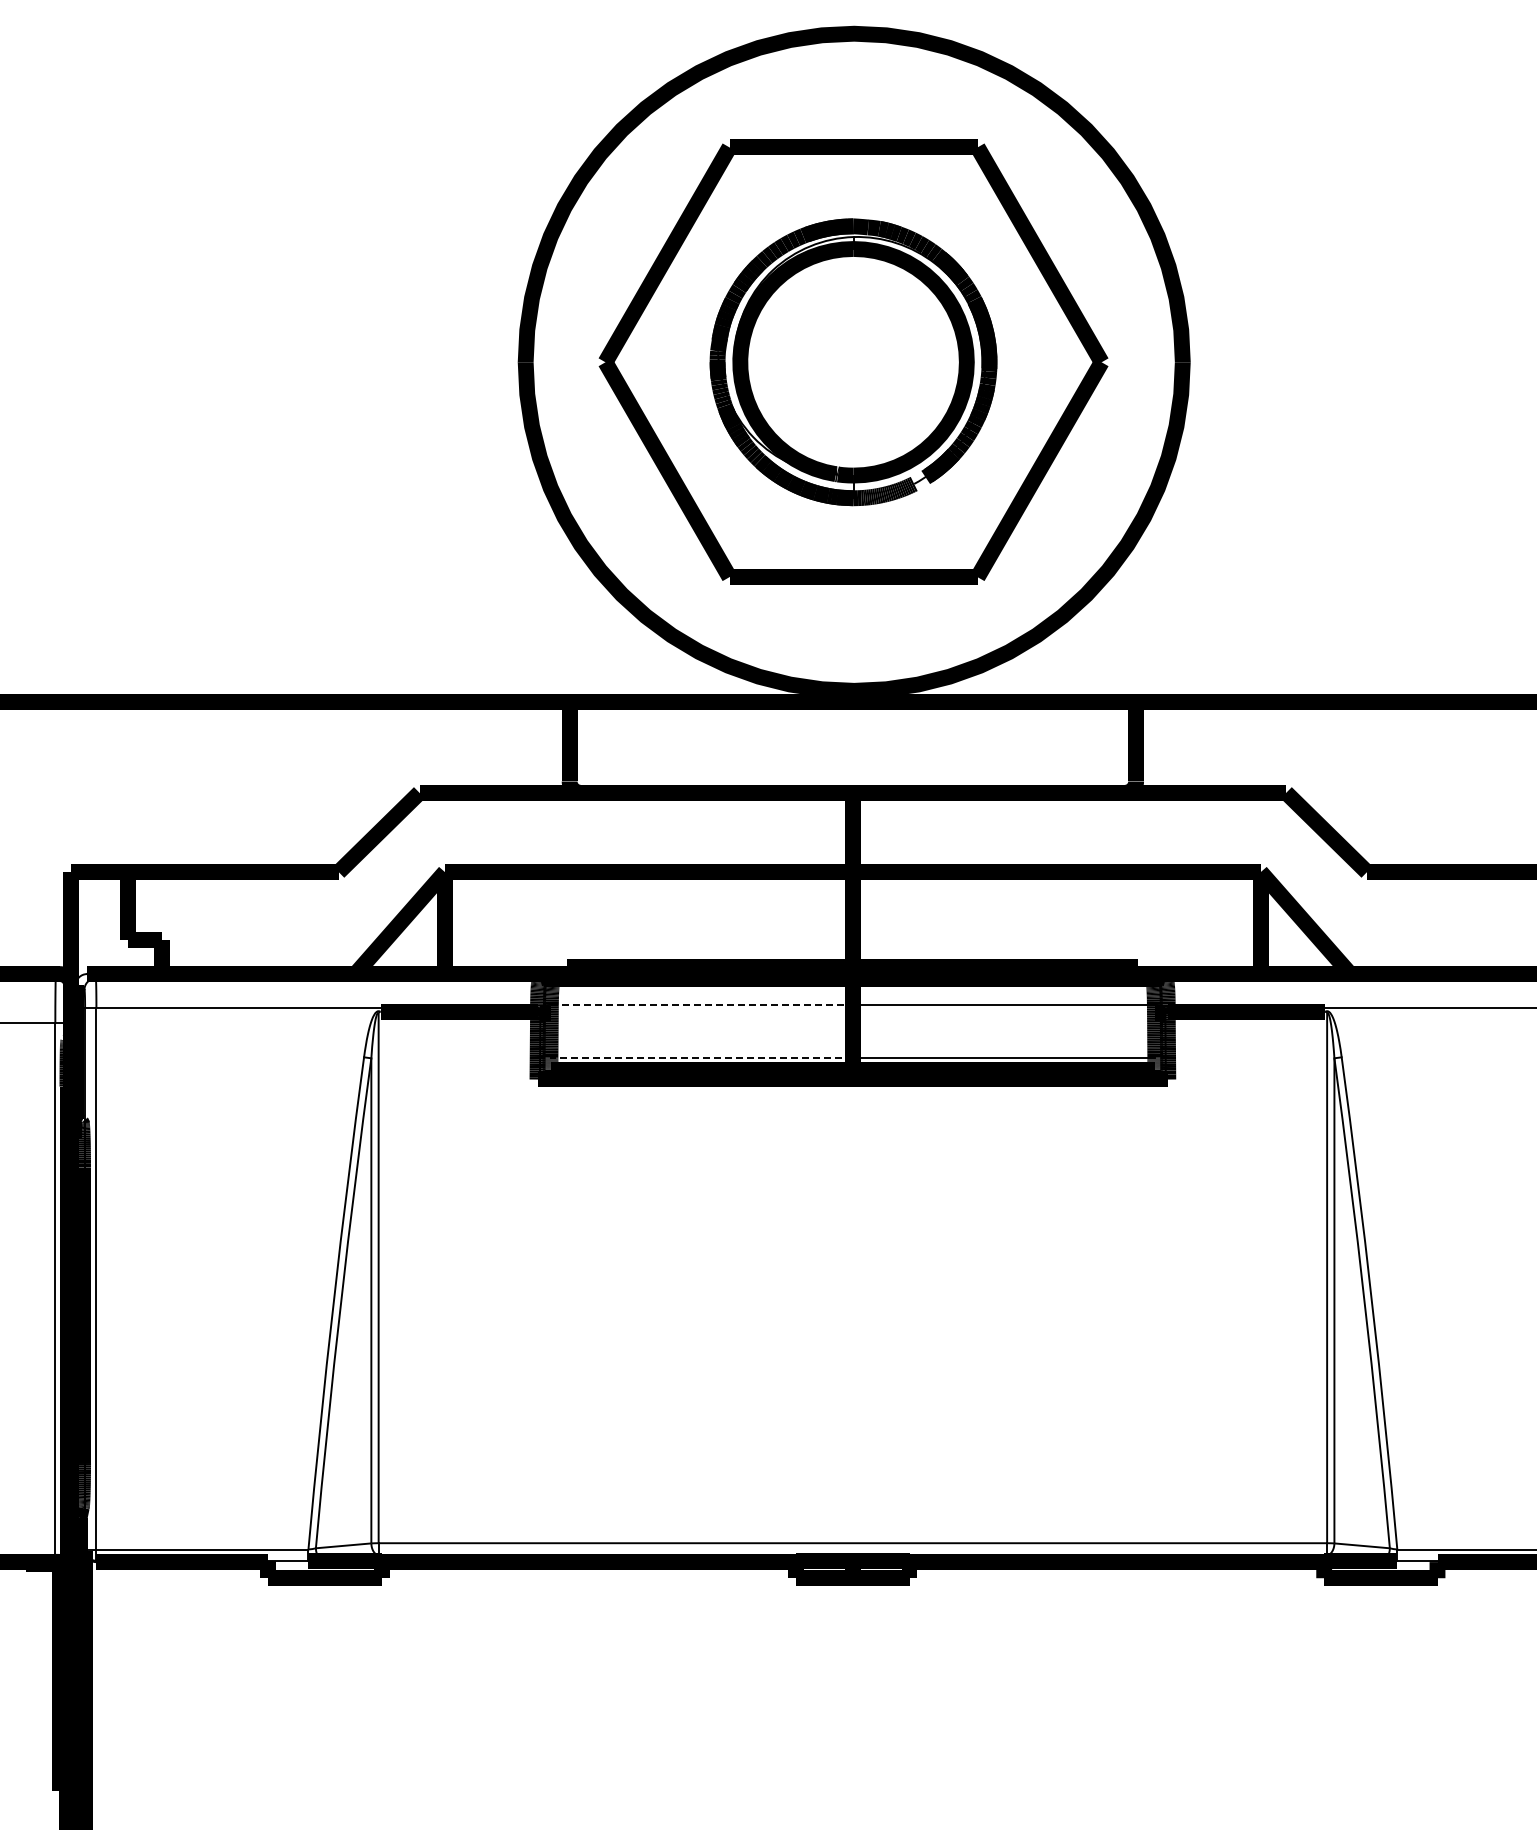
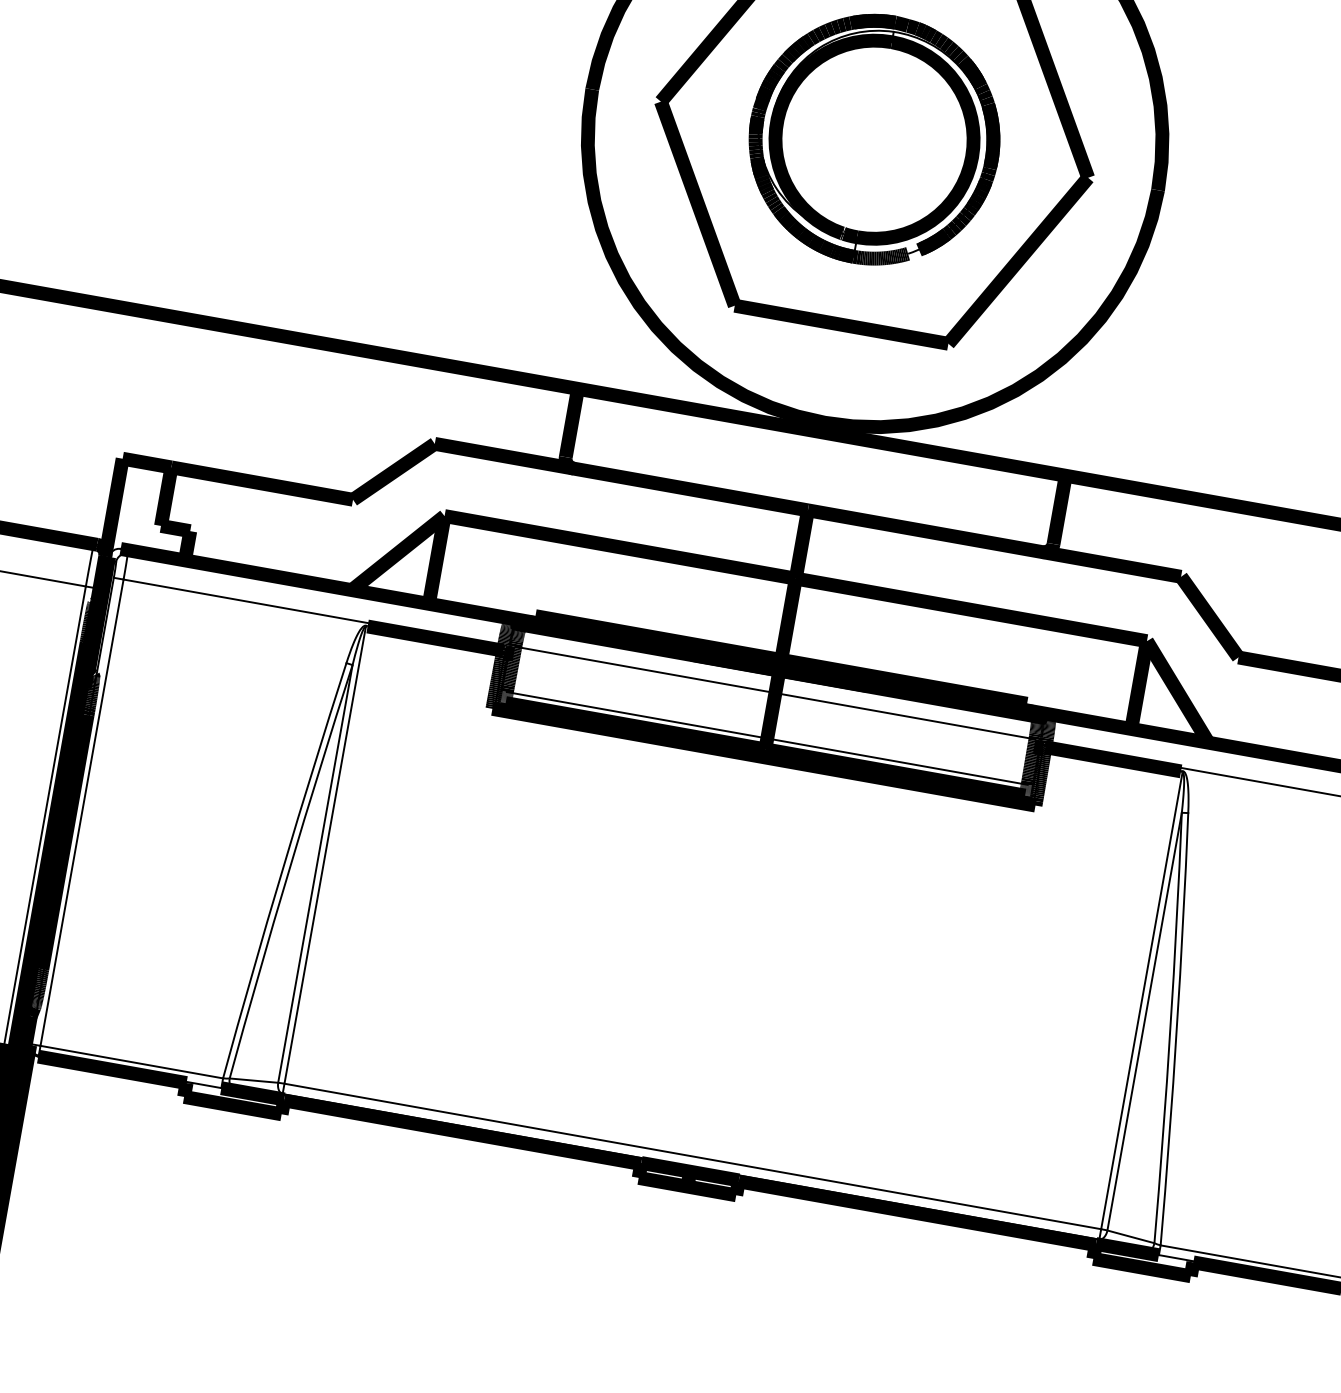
line: (701, 1005) -> (644, 670), dashed -> solid
line: (701, 1057) -> (636, 715), dashed -> solid

